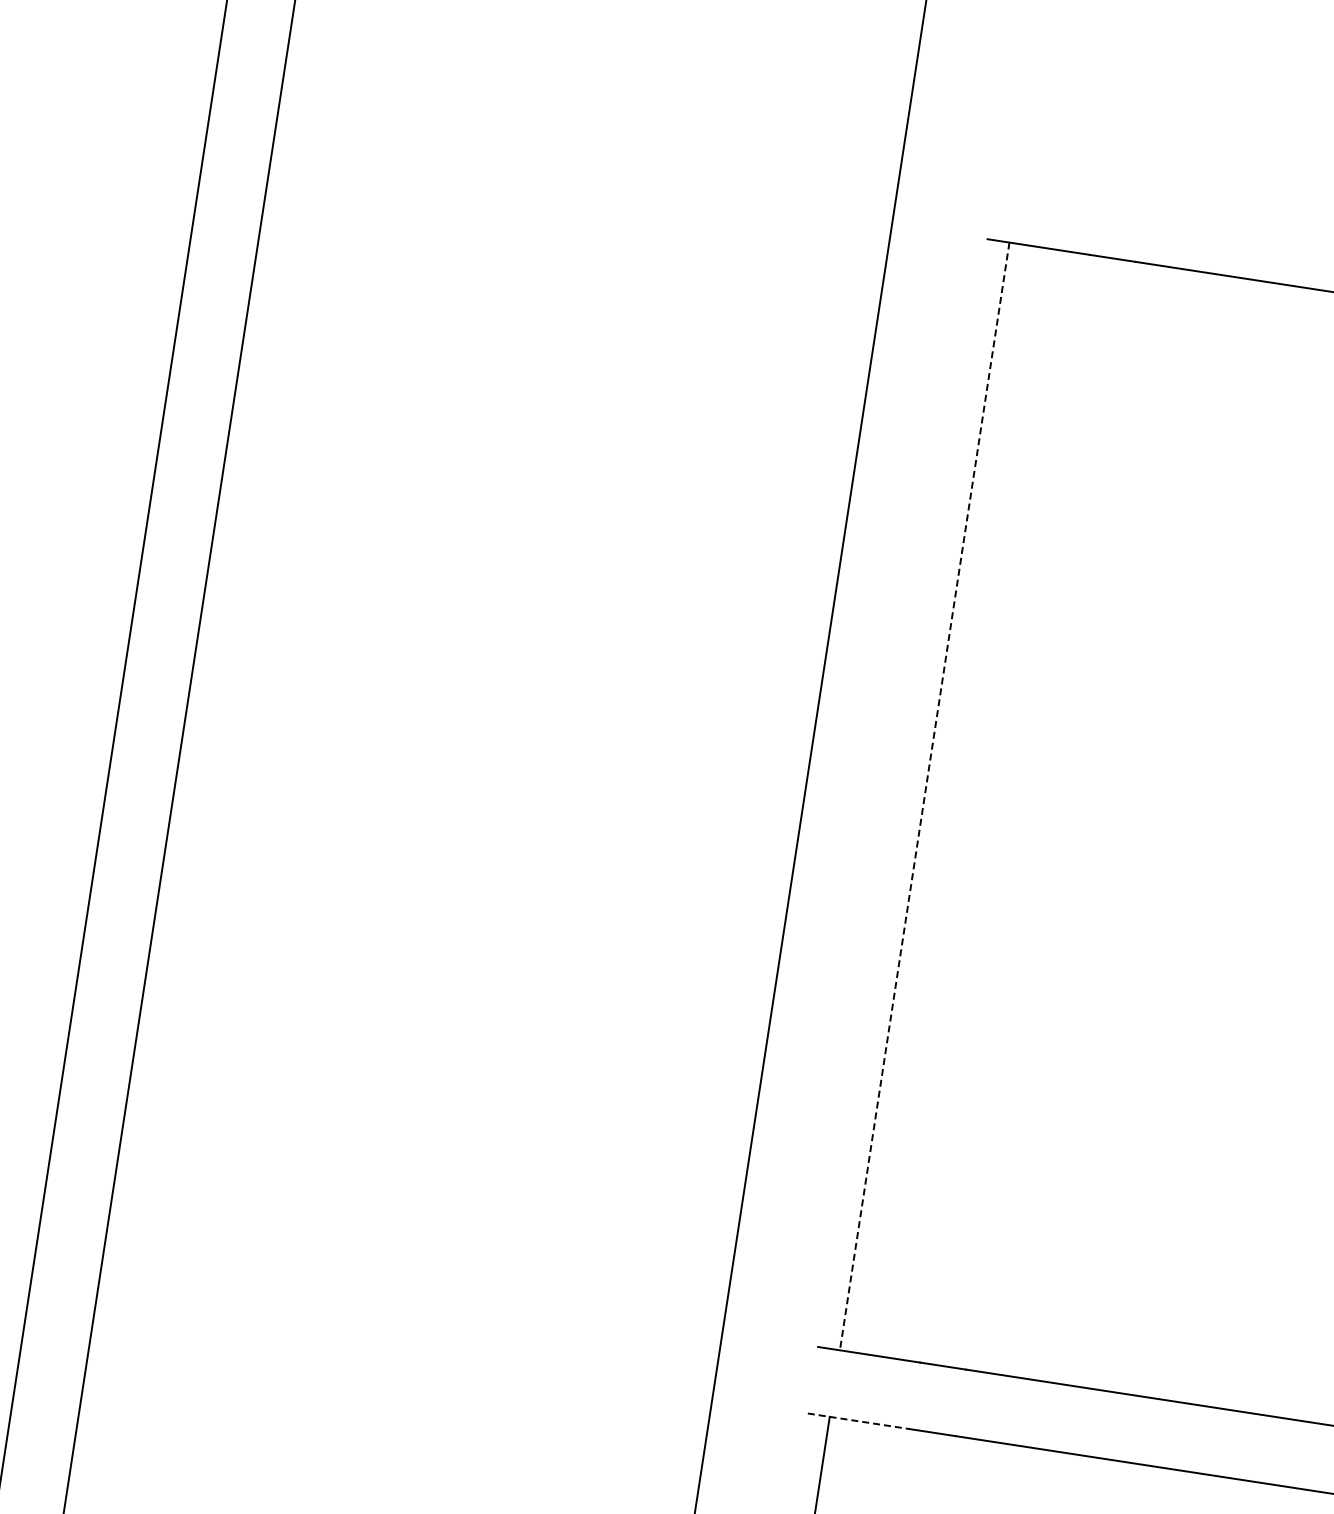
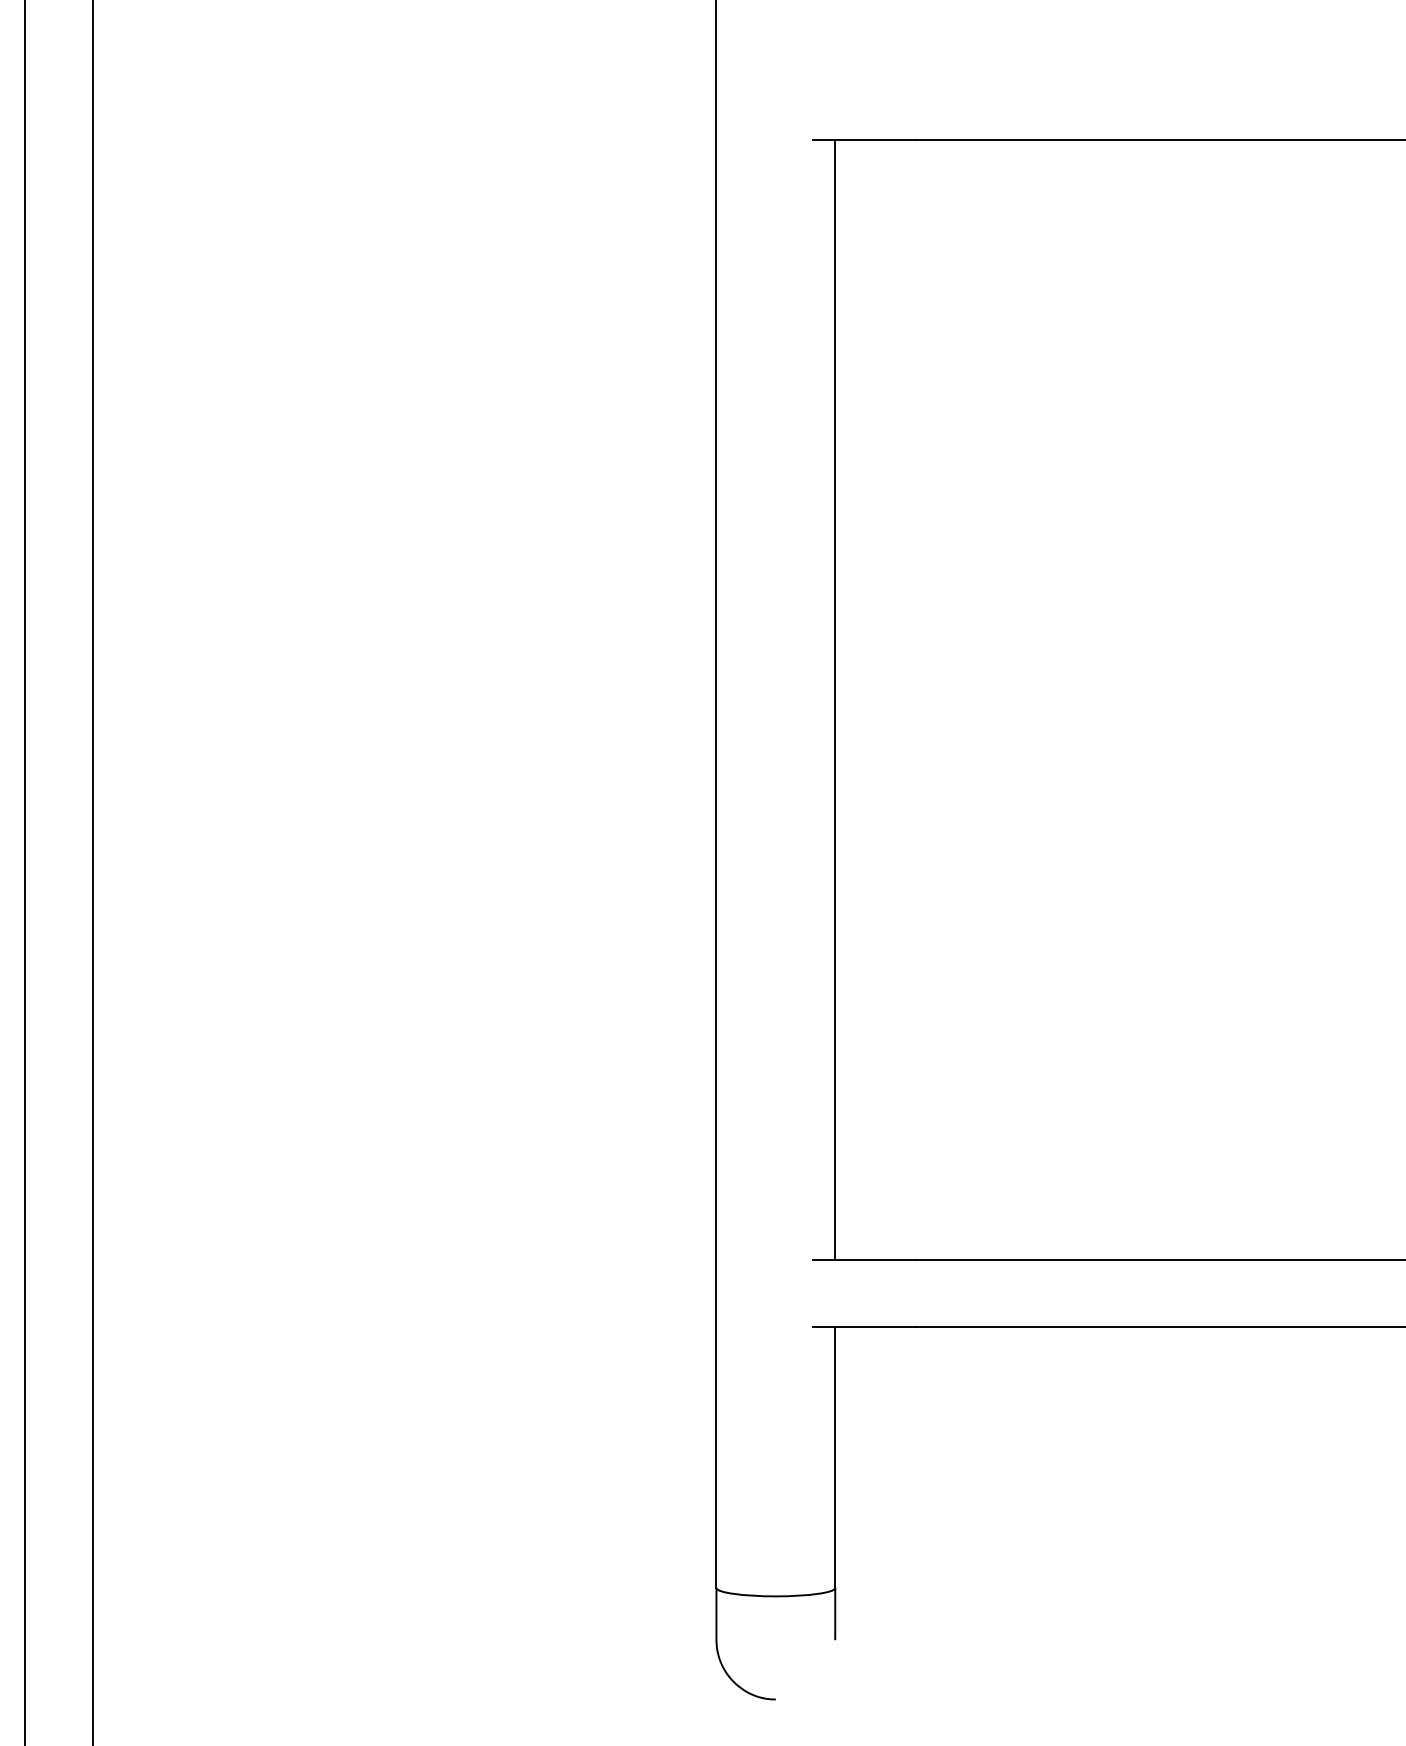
line: (924, 797) -> (835, 700), dashed -> solid
line: (858, 1421) -> (864, 1327), dashed -> solid

